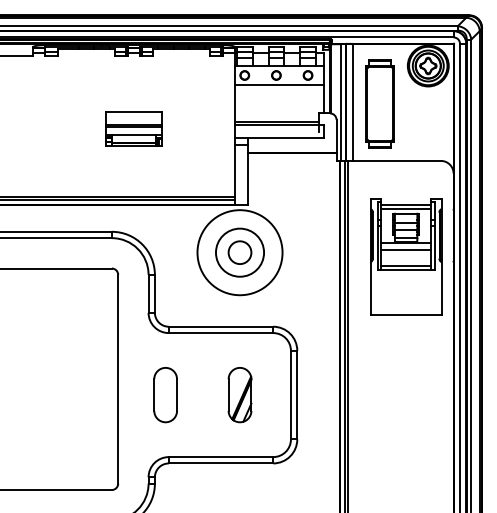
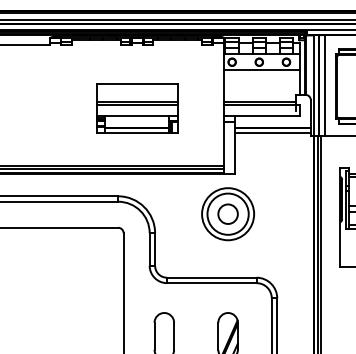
part: (133, 129) -> (136, 108), size x1.67
line: (291, 157) -> (272, 132), added
circle: (239, 252) -> (227, 214), size x0.71

